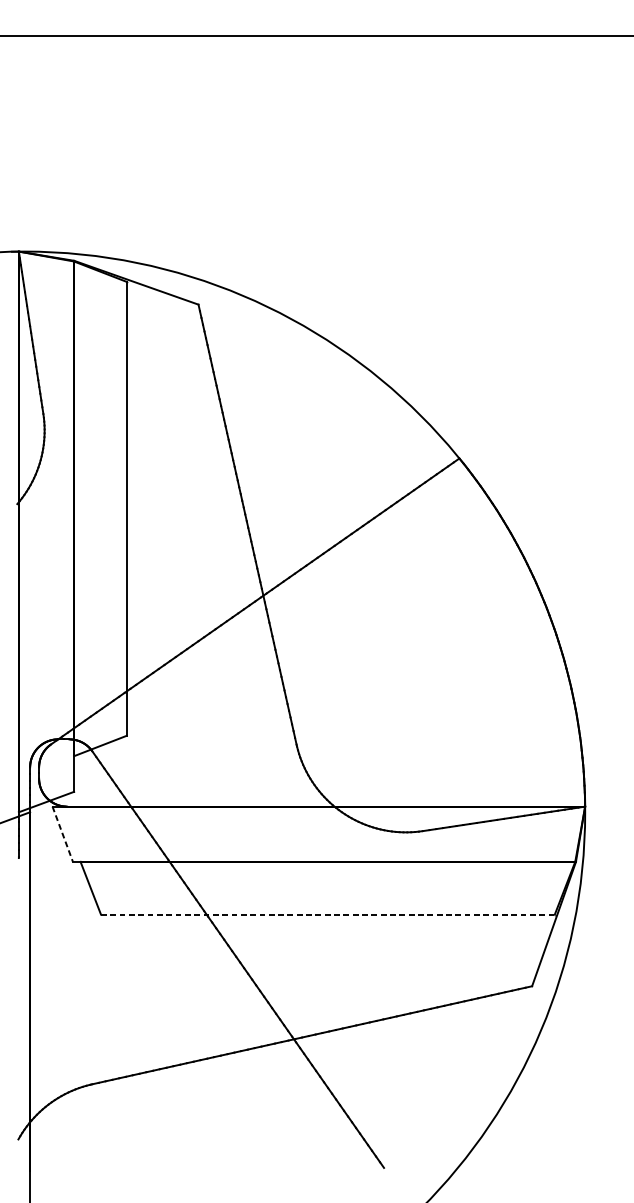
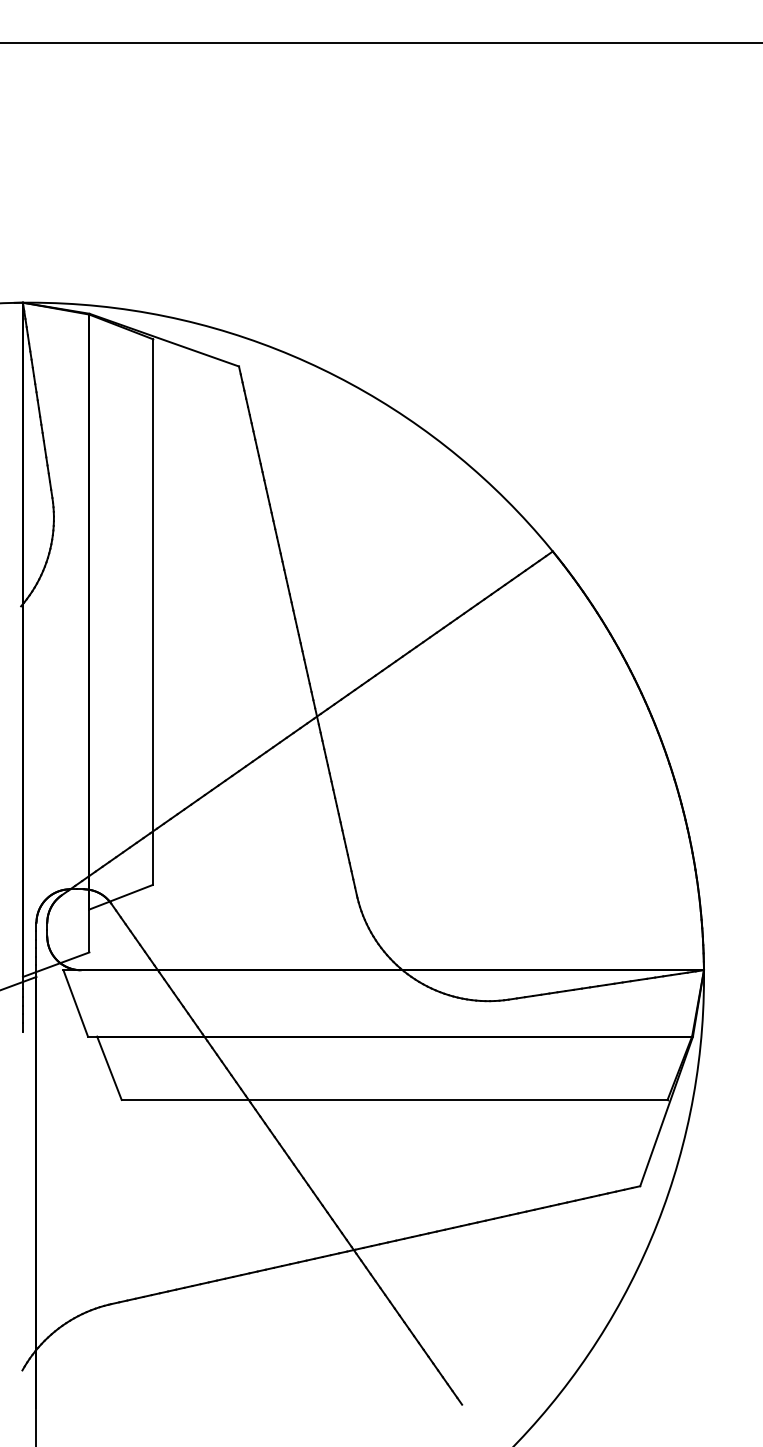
line: (62, 834) -> (75, 1003), dashed -> solid
line: (327, 914) -> (394, 1099), dashed -> solid

